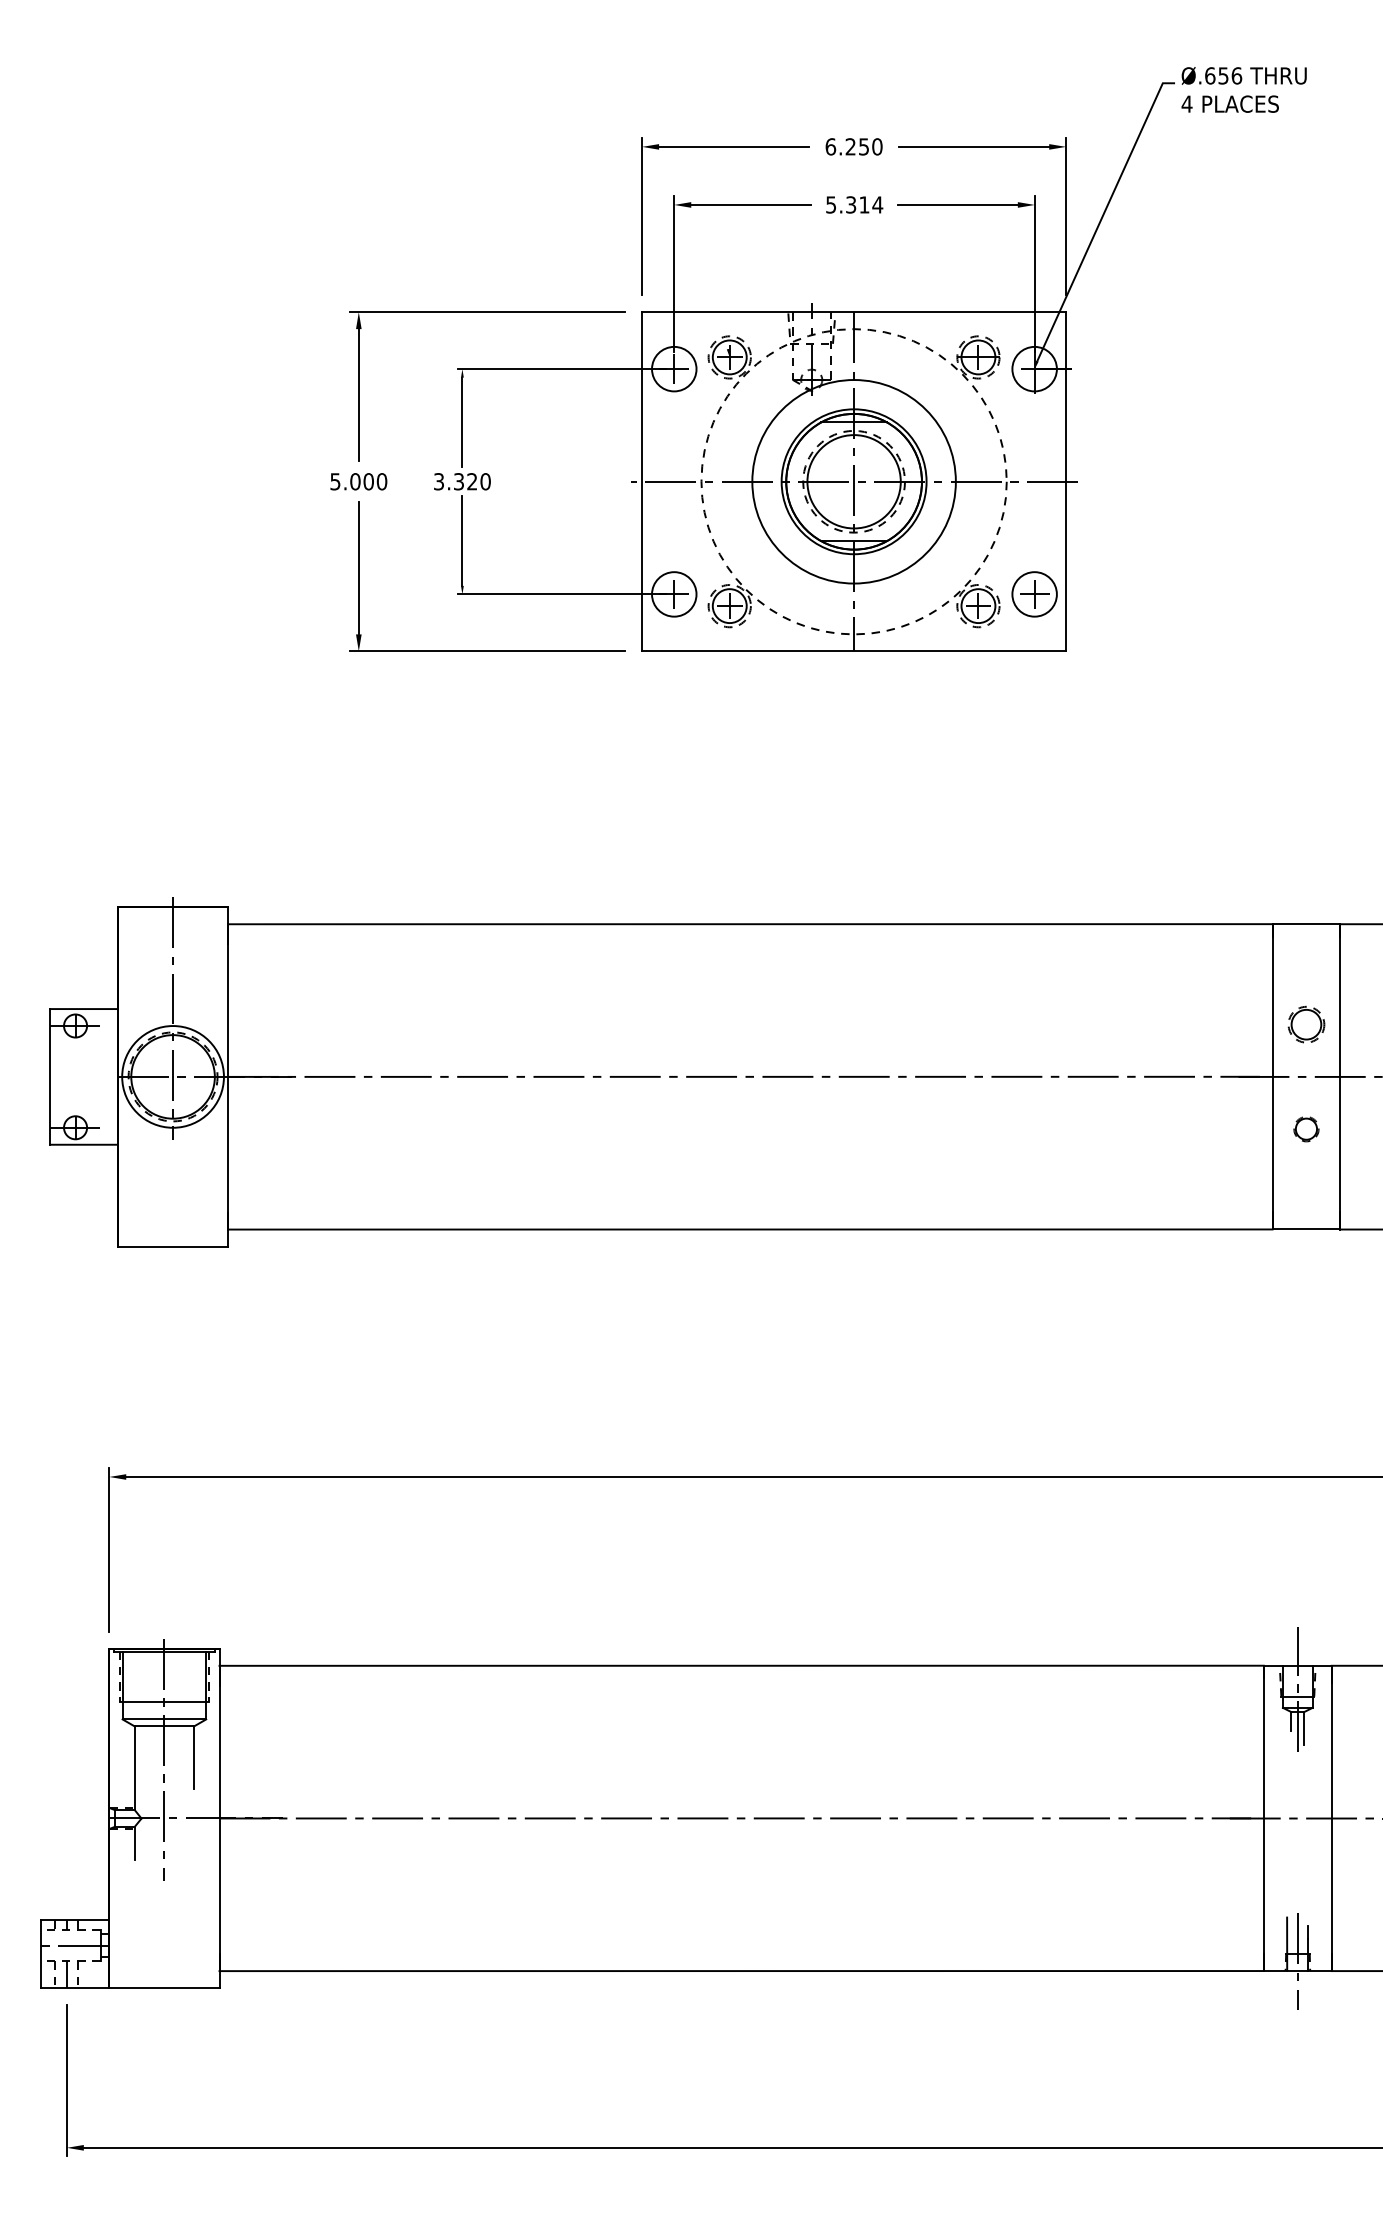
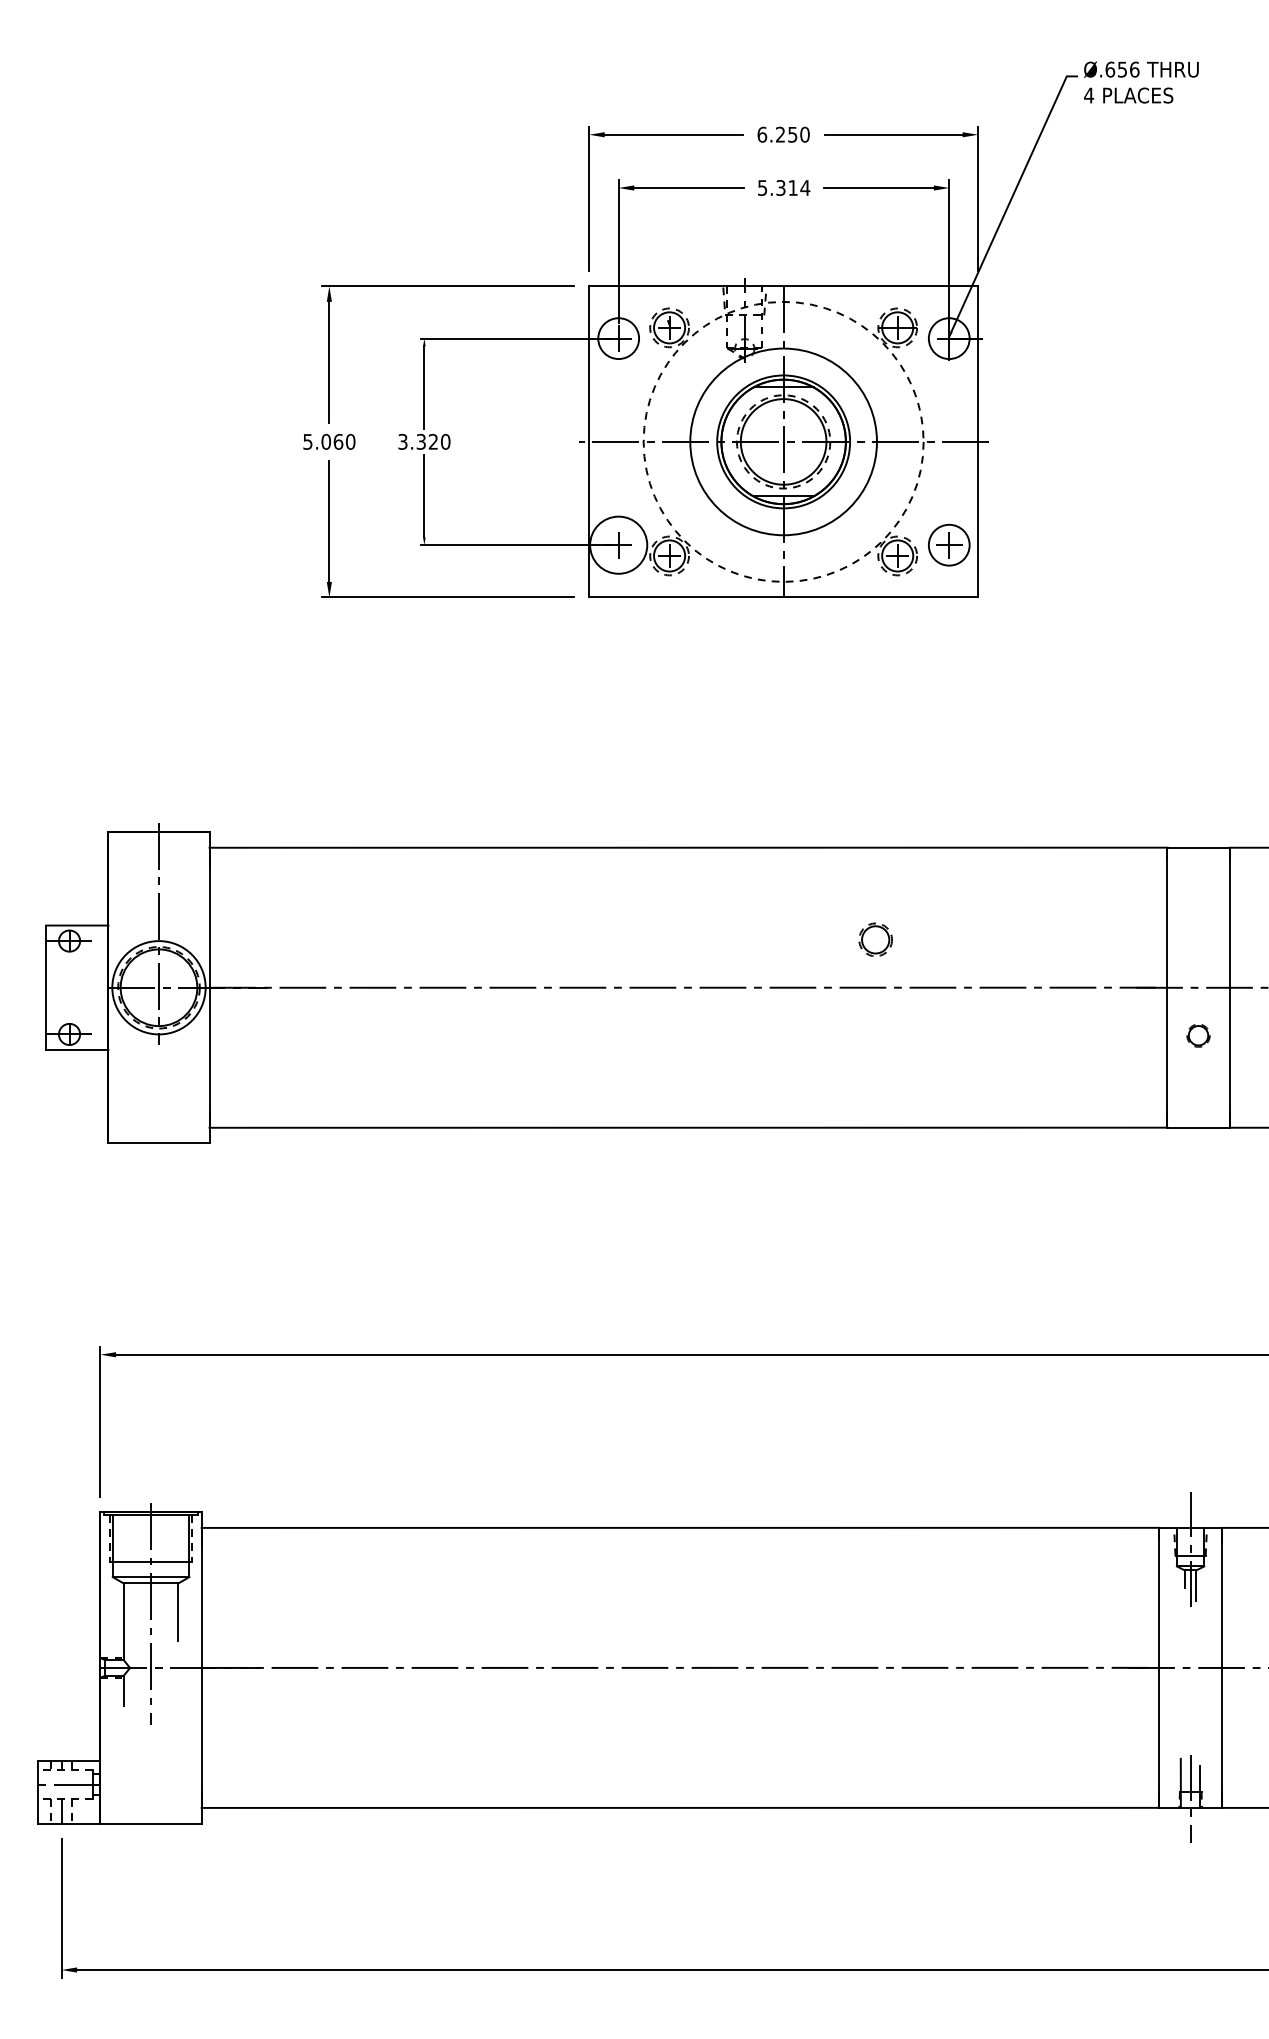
text: (368, 481) -> (338, 441), 5.000 -> 5.060
circle: (674, 594) -> (618, 545), size x1.4
part: (1306, 1024) -> (875, 939), moved

